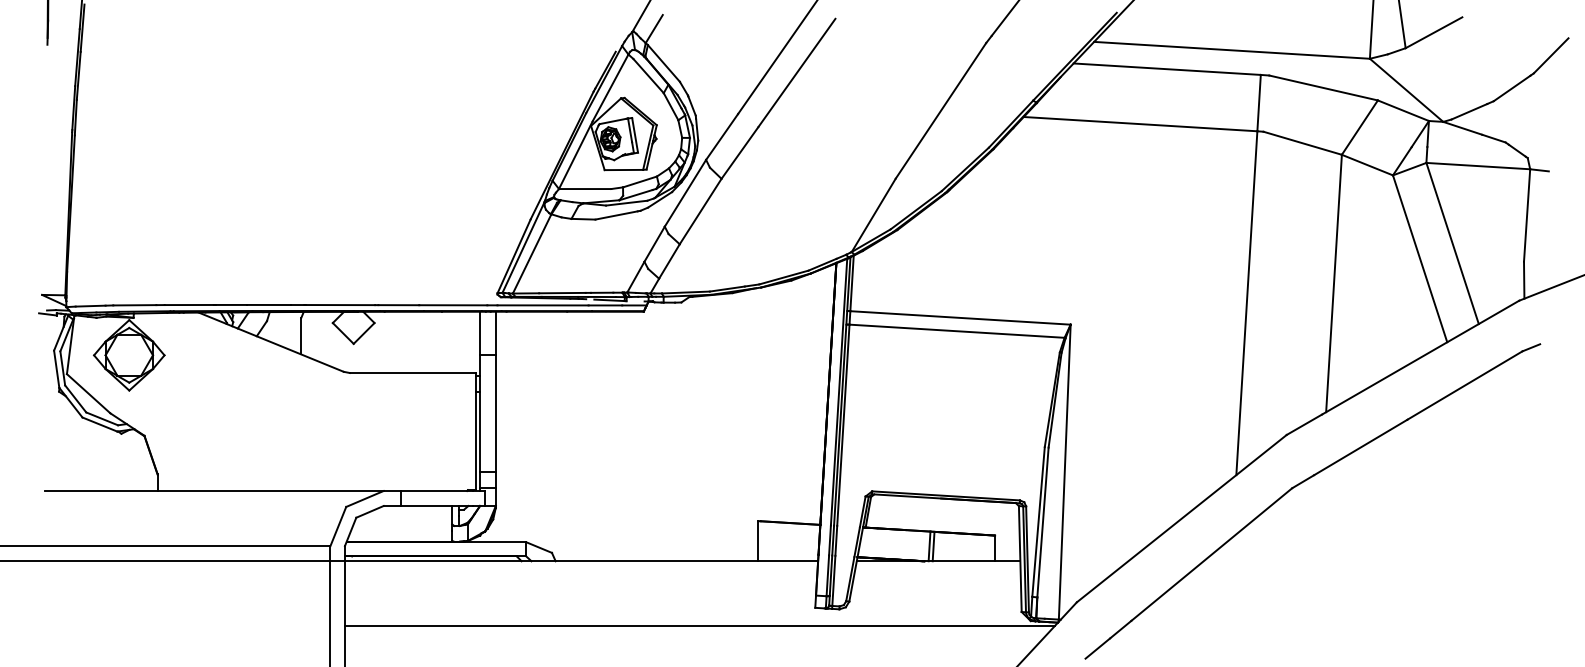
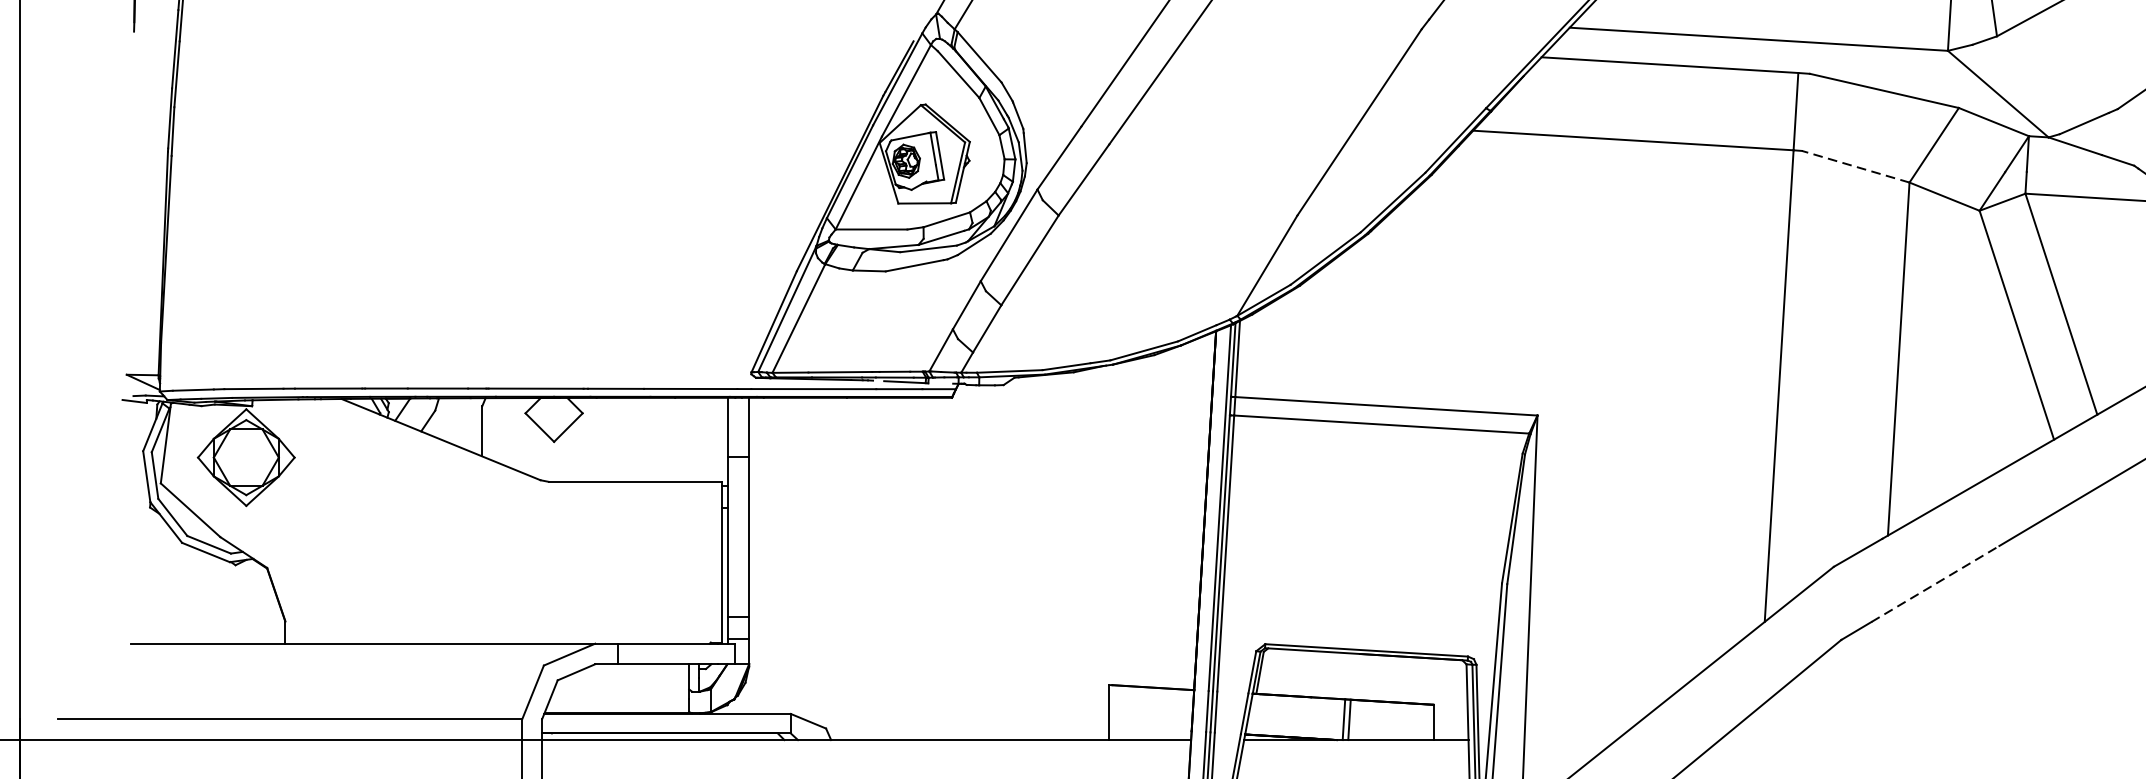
line: (1302, 143) -> (1855, 167), solid -> dashed
line: (1361, 447) -> (1936, 584), solid -> dashed

